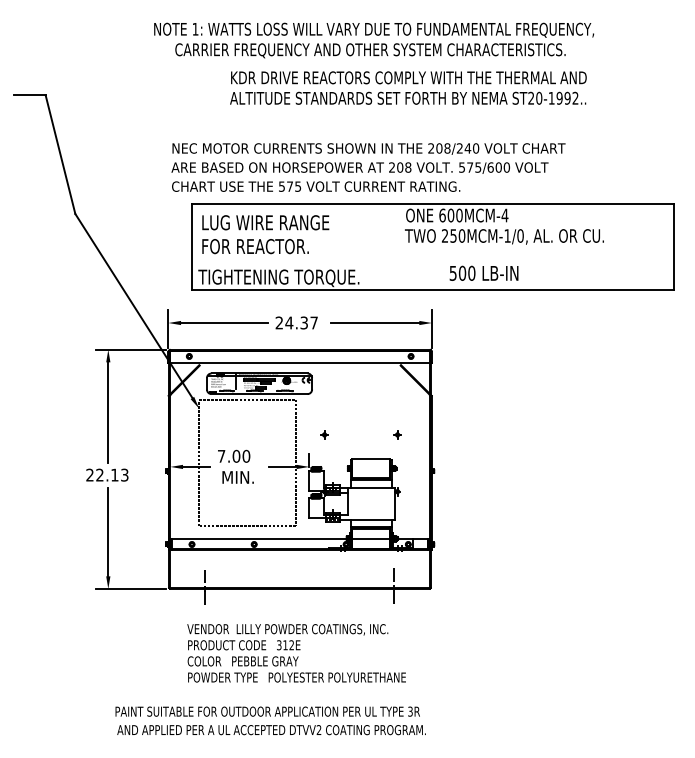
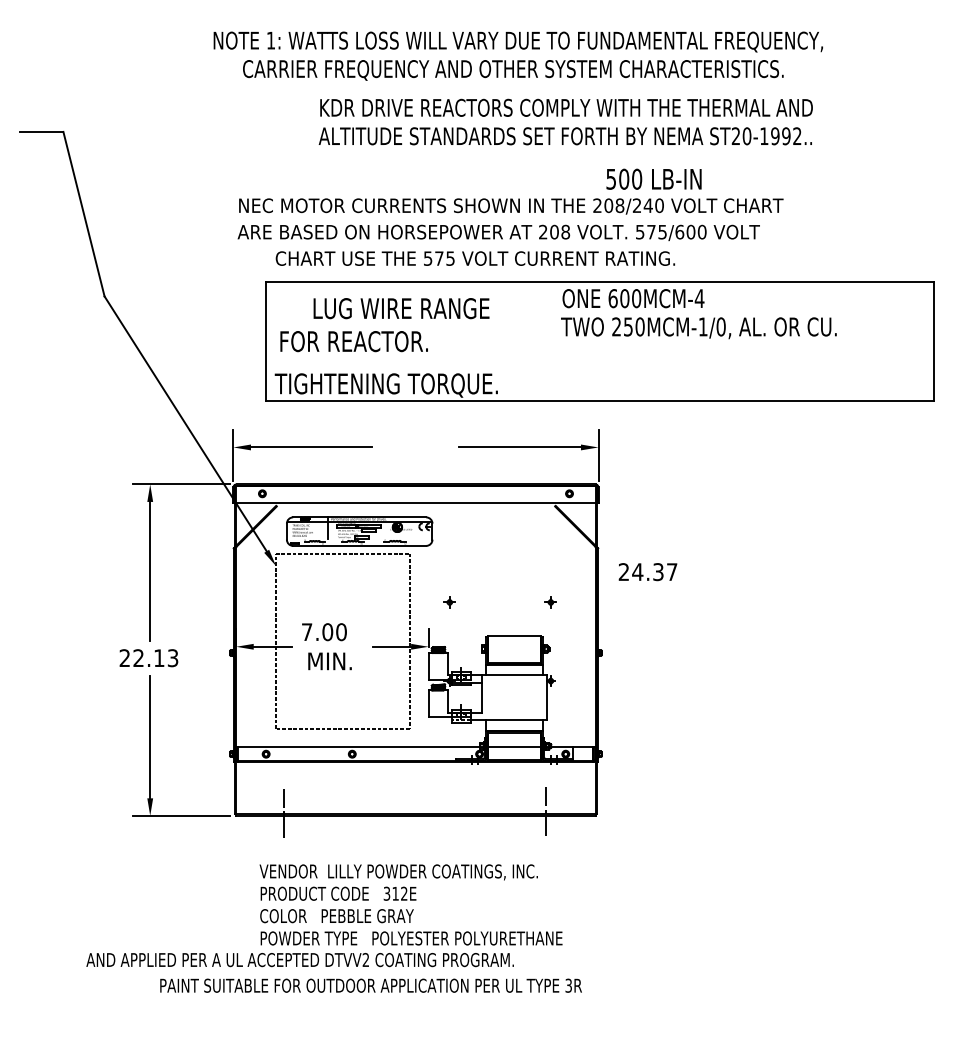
text: (316, 186) -> (475, 258), moved
text: (265, 222) -> (401, 308), moved
text: (483, 272) -> (653, 178), moved
text: (296, 322) -> (647, 571), moved
text: (271, 730) -> (300, 960), moved

